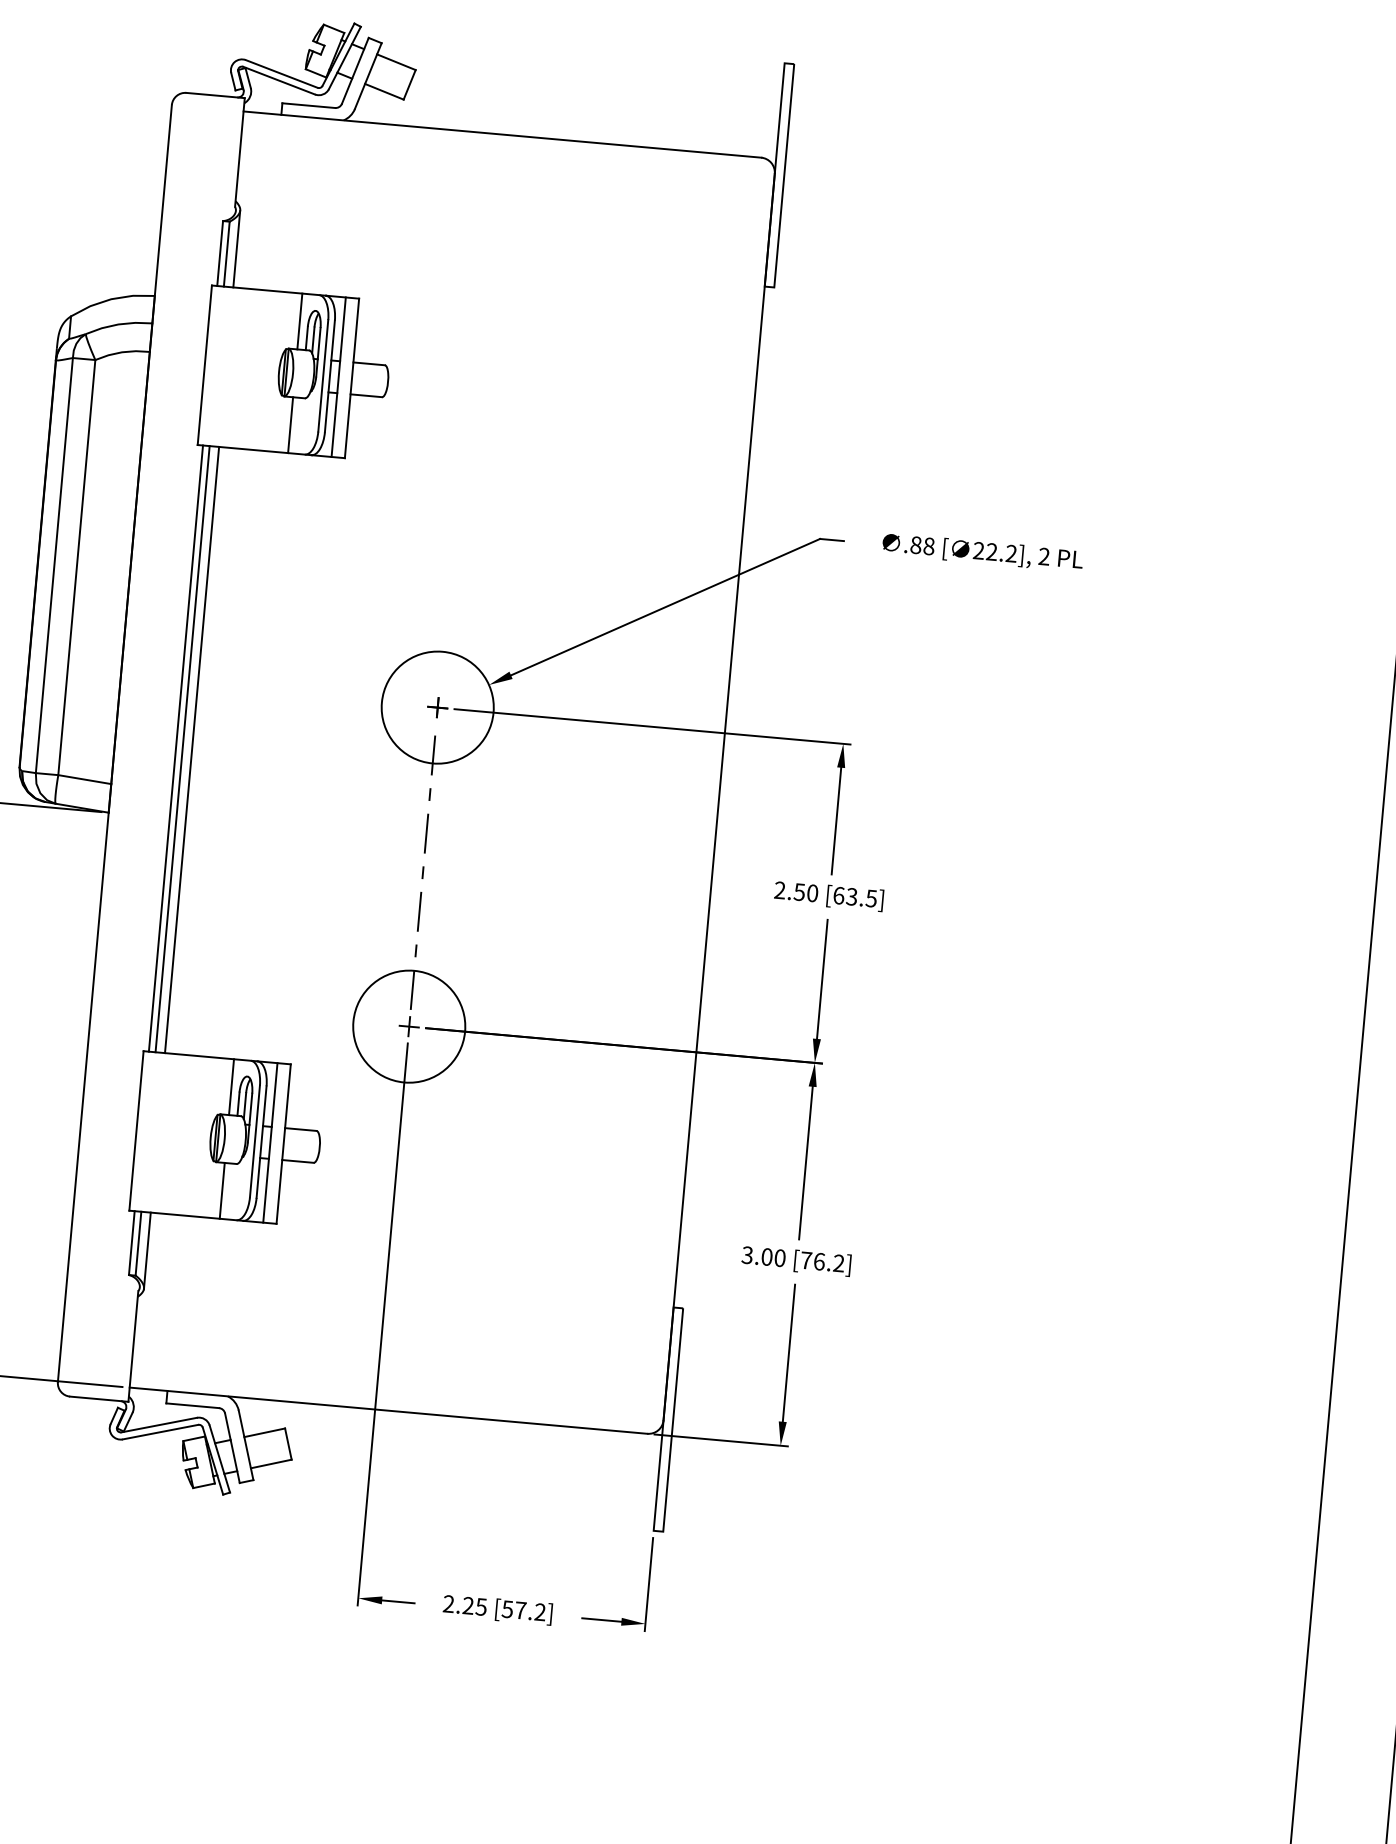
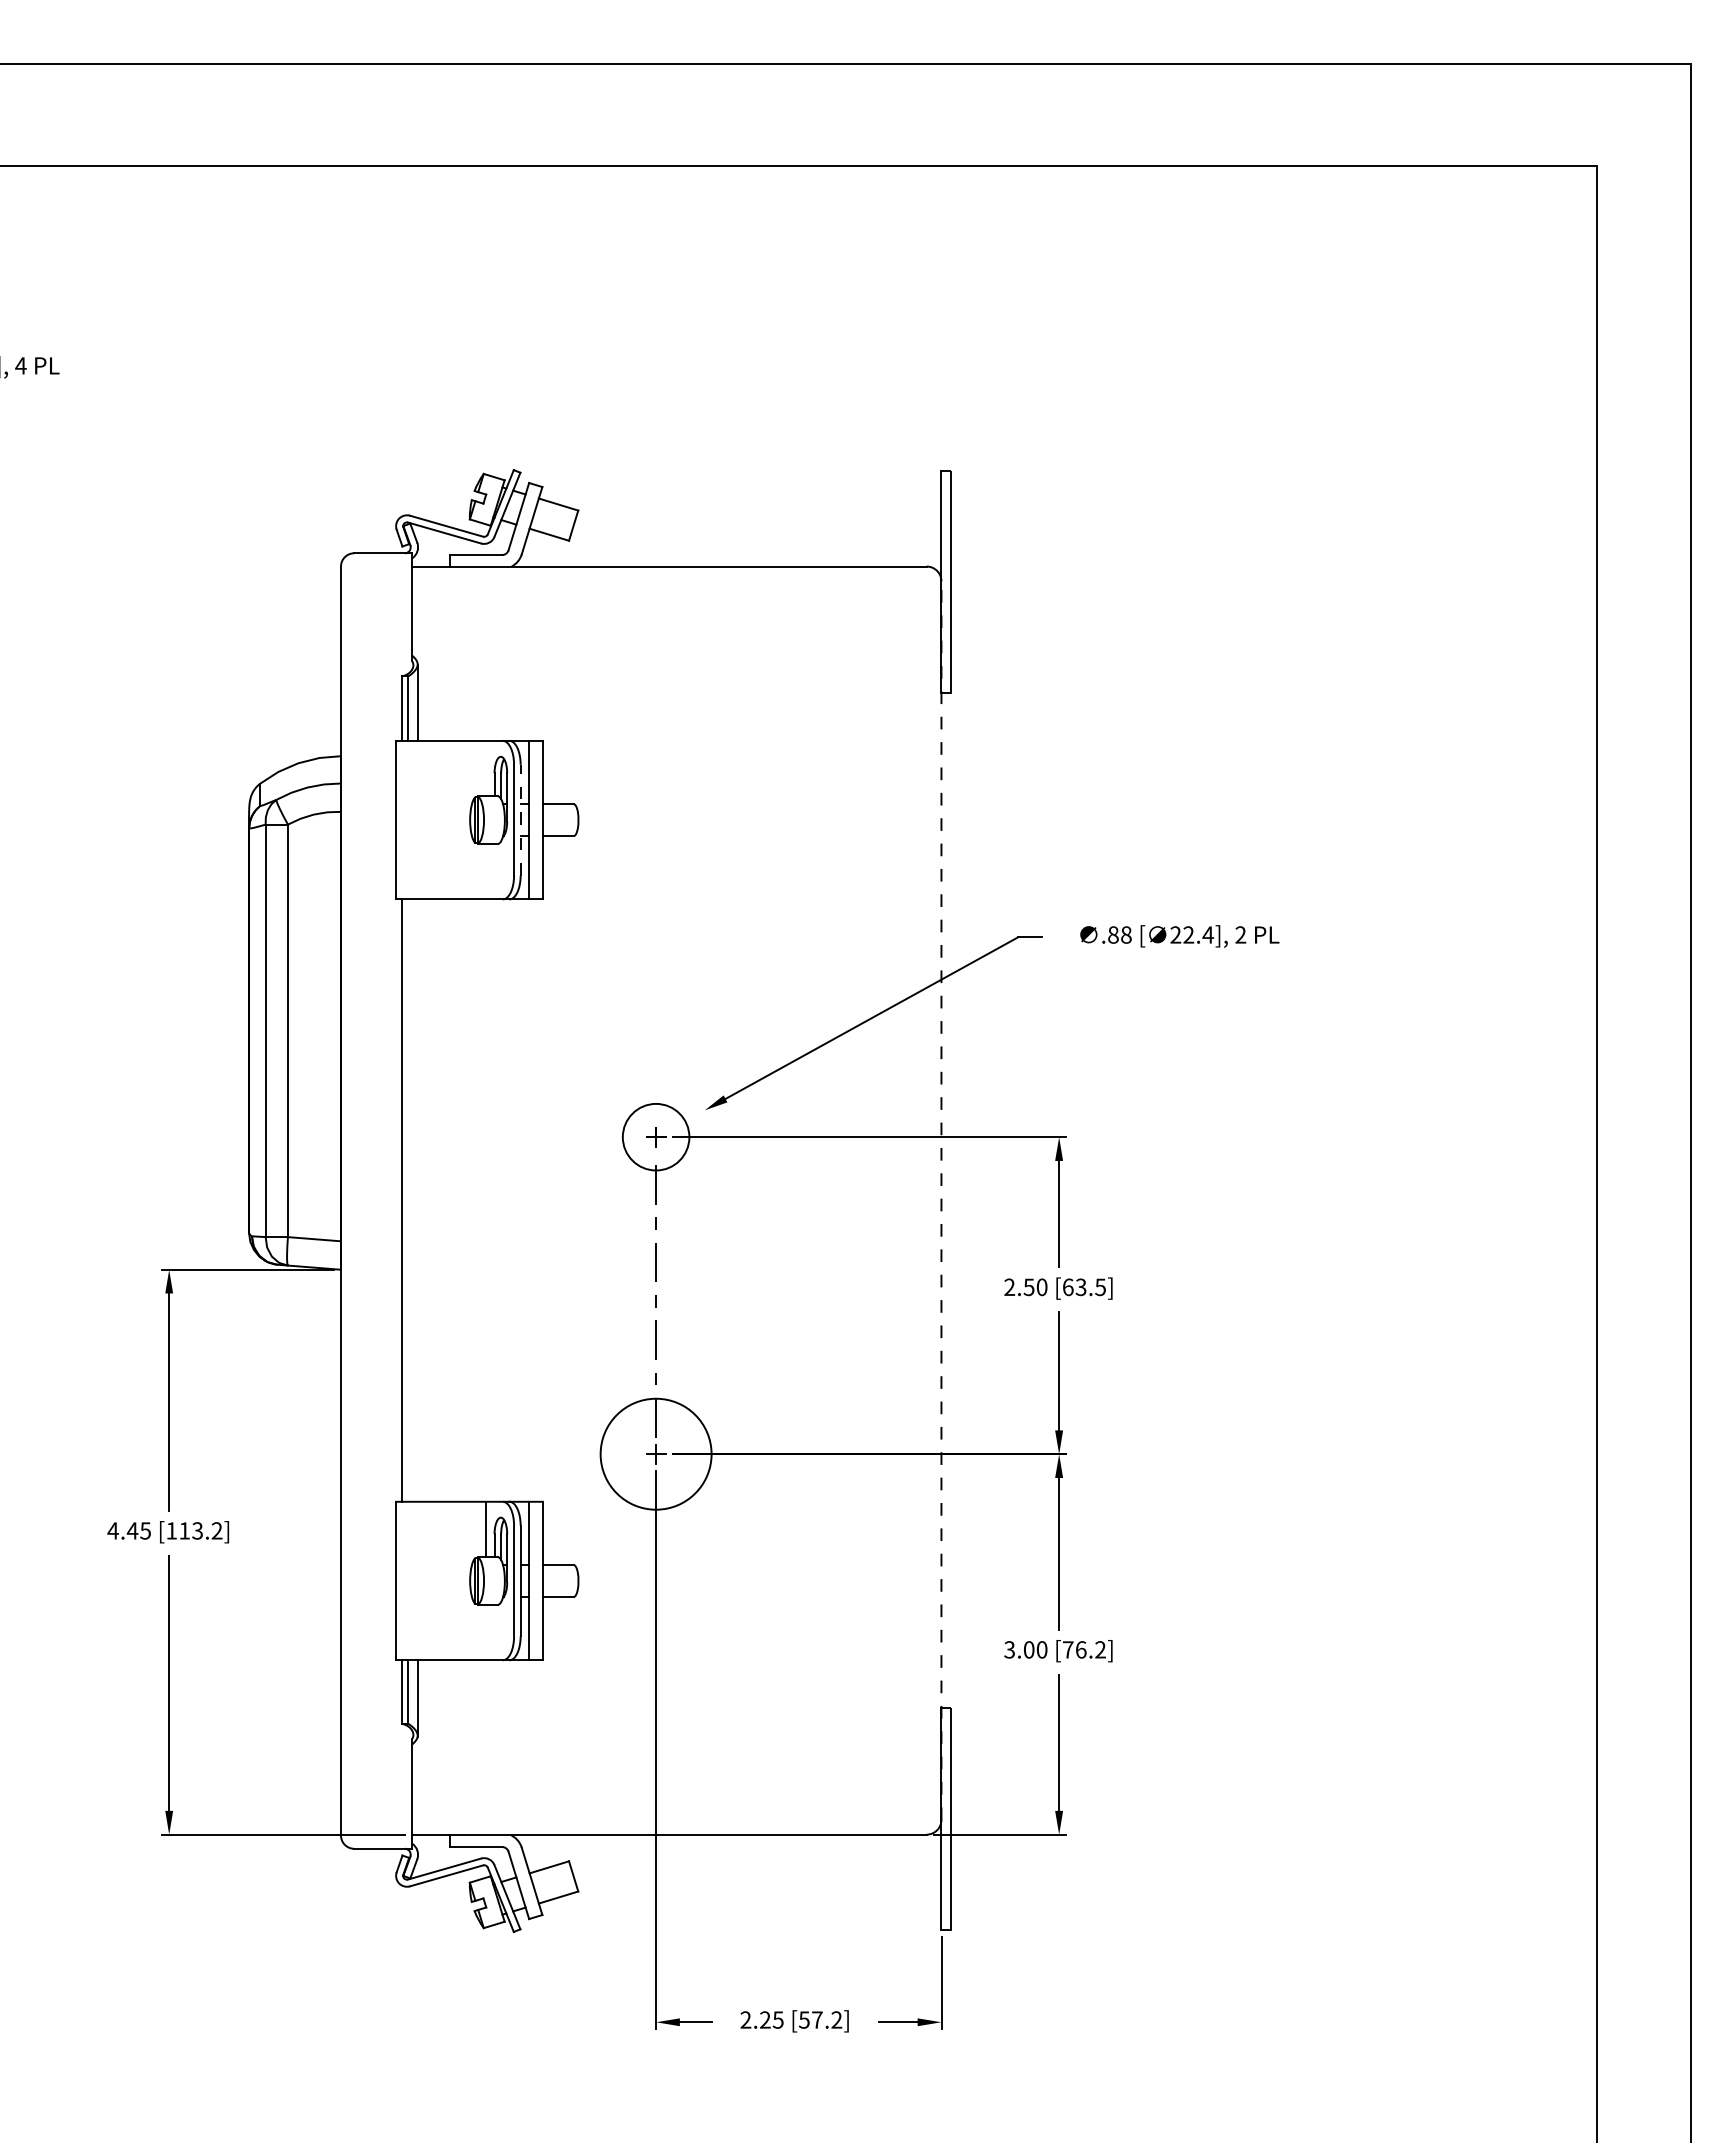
line: (300, 321) -> (486, 768), removed
line: (329, 375) -> (520, 819), solid -> dashed
line: (290, 425) -> (486, 871), removed
text: (1010, 553) -> (1207, 934), 22.2], -> 22.4],
circle: (437, 706) -> (655, 1136), size x0.6
line: (182, 749) -> (408, 1200), removed
line: (191, 749) -> (417, 1200), removed
line: (719, 796) -> (941, 1200), solid -> dashed
line: (222, 1190) -> (486, 1632), removed

